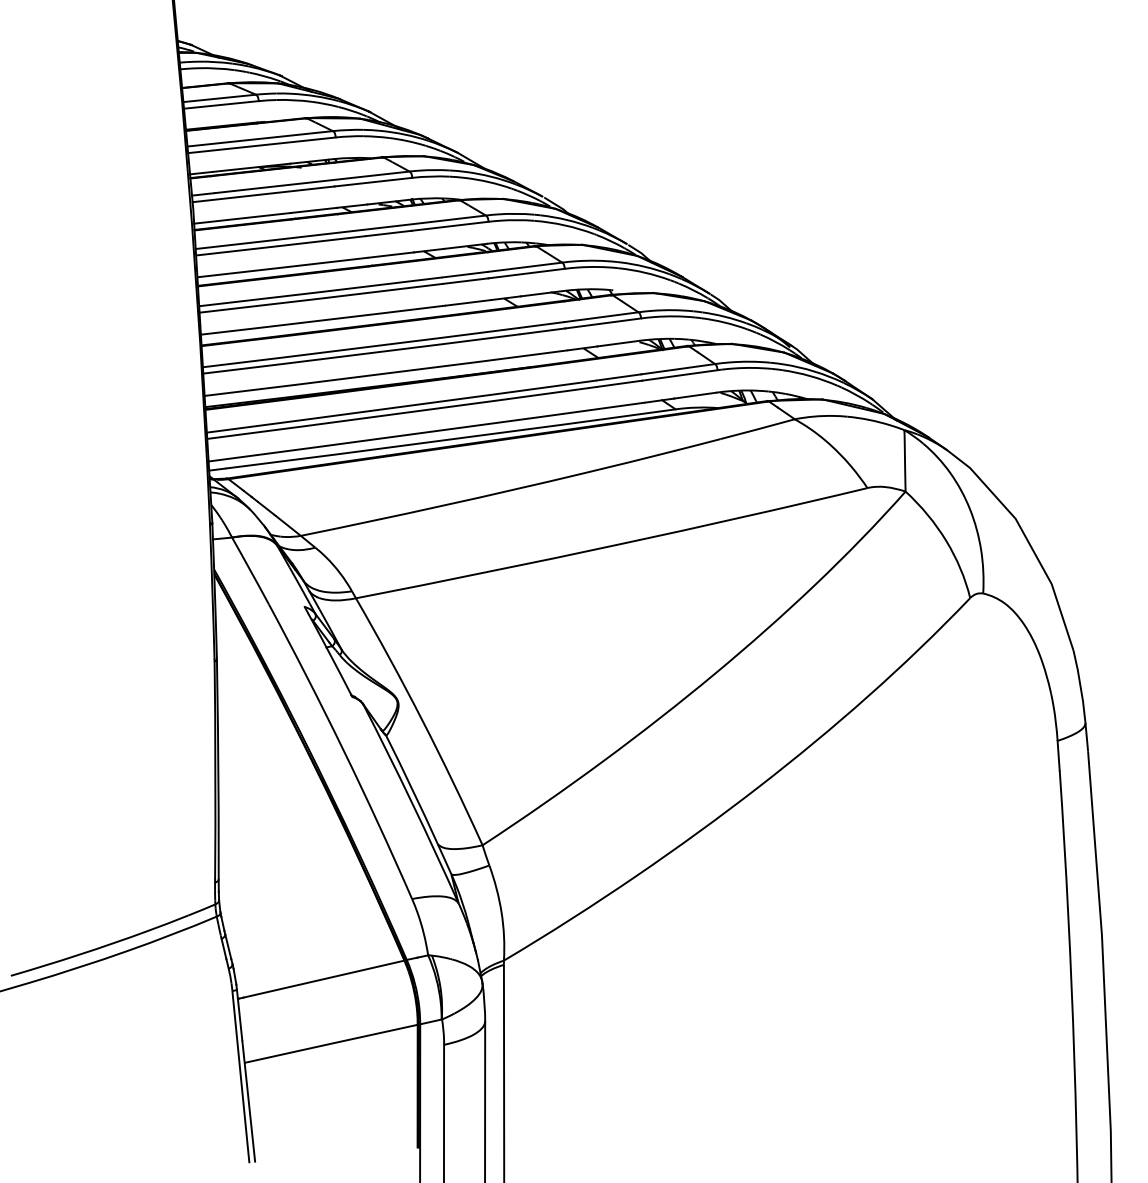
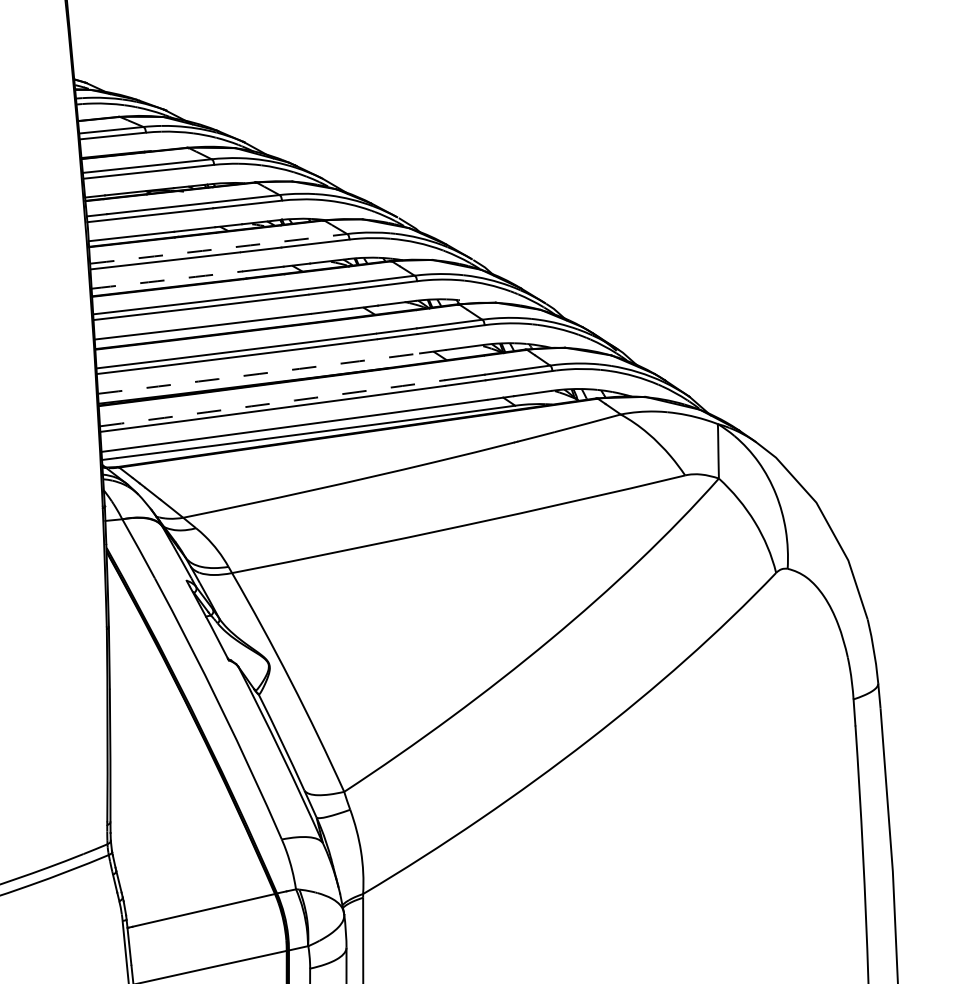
arc: (340, 232) -> (218, 249), solid -> dashed
arc: (282, 267) -> (166, 280), solid -> dashed
arc: (386, 373) -> (259, 373), solid -> dashed
arc: (401, 406) -> (272, 403), solid -> dashed

